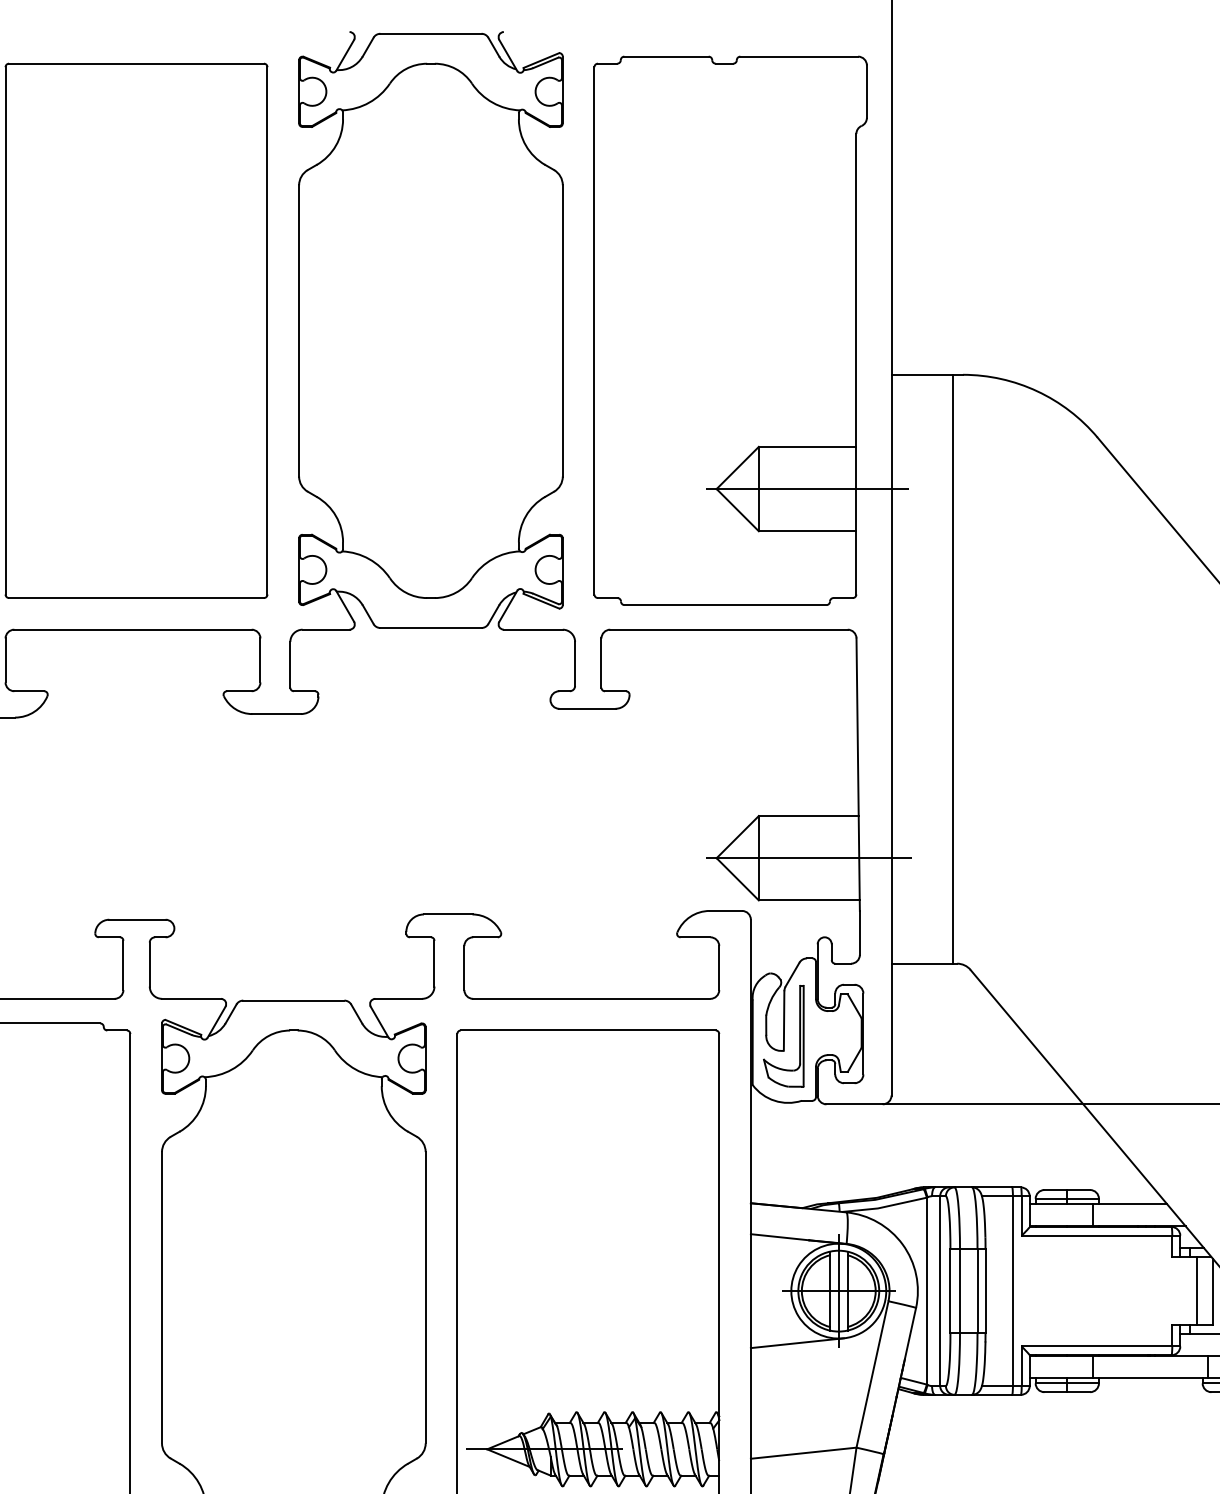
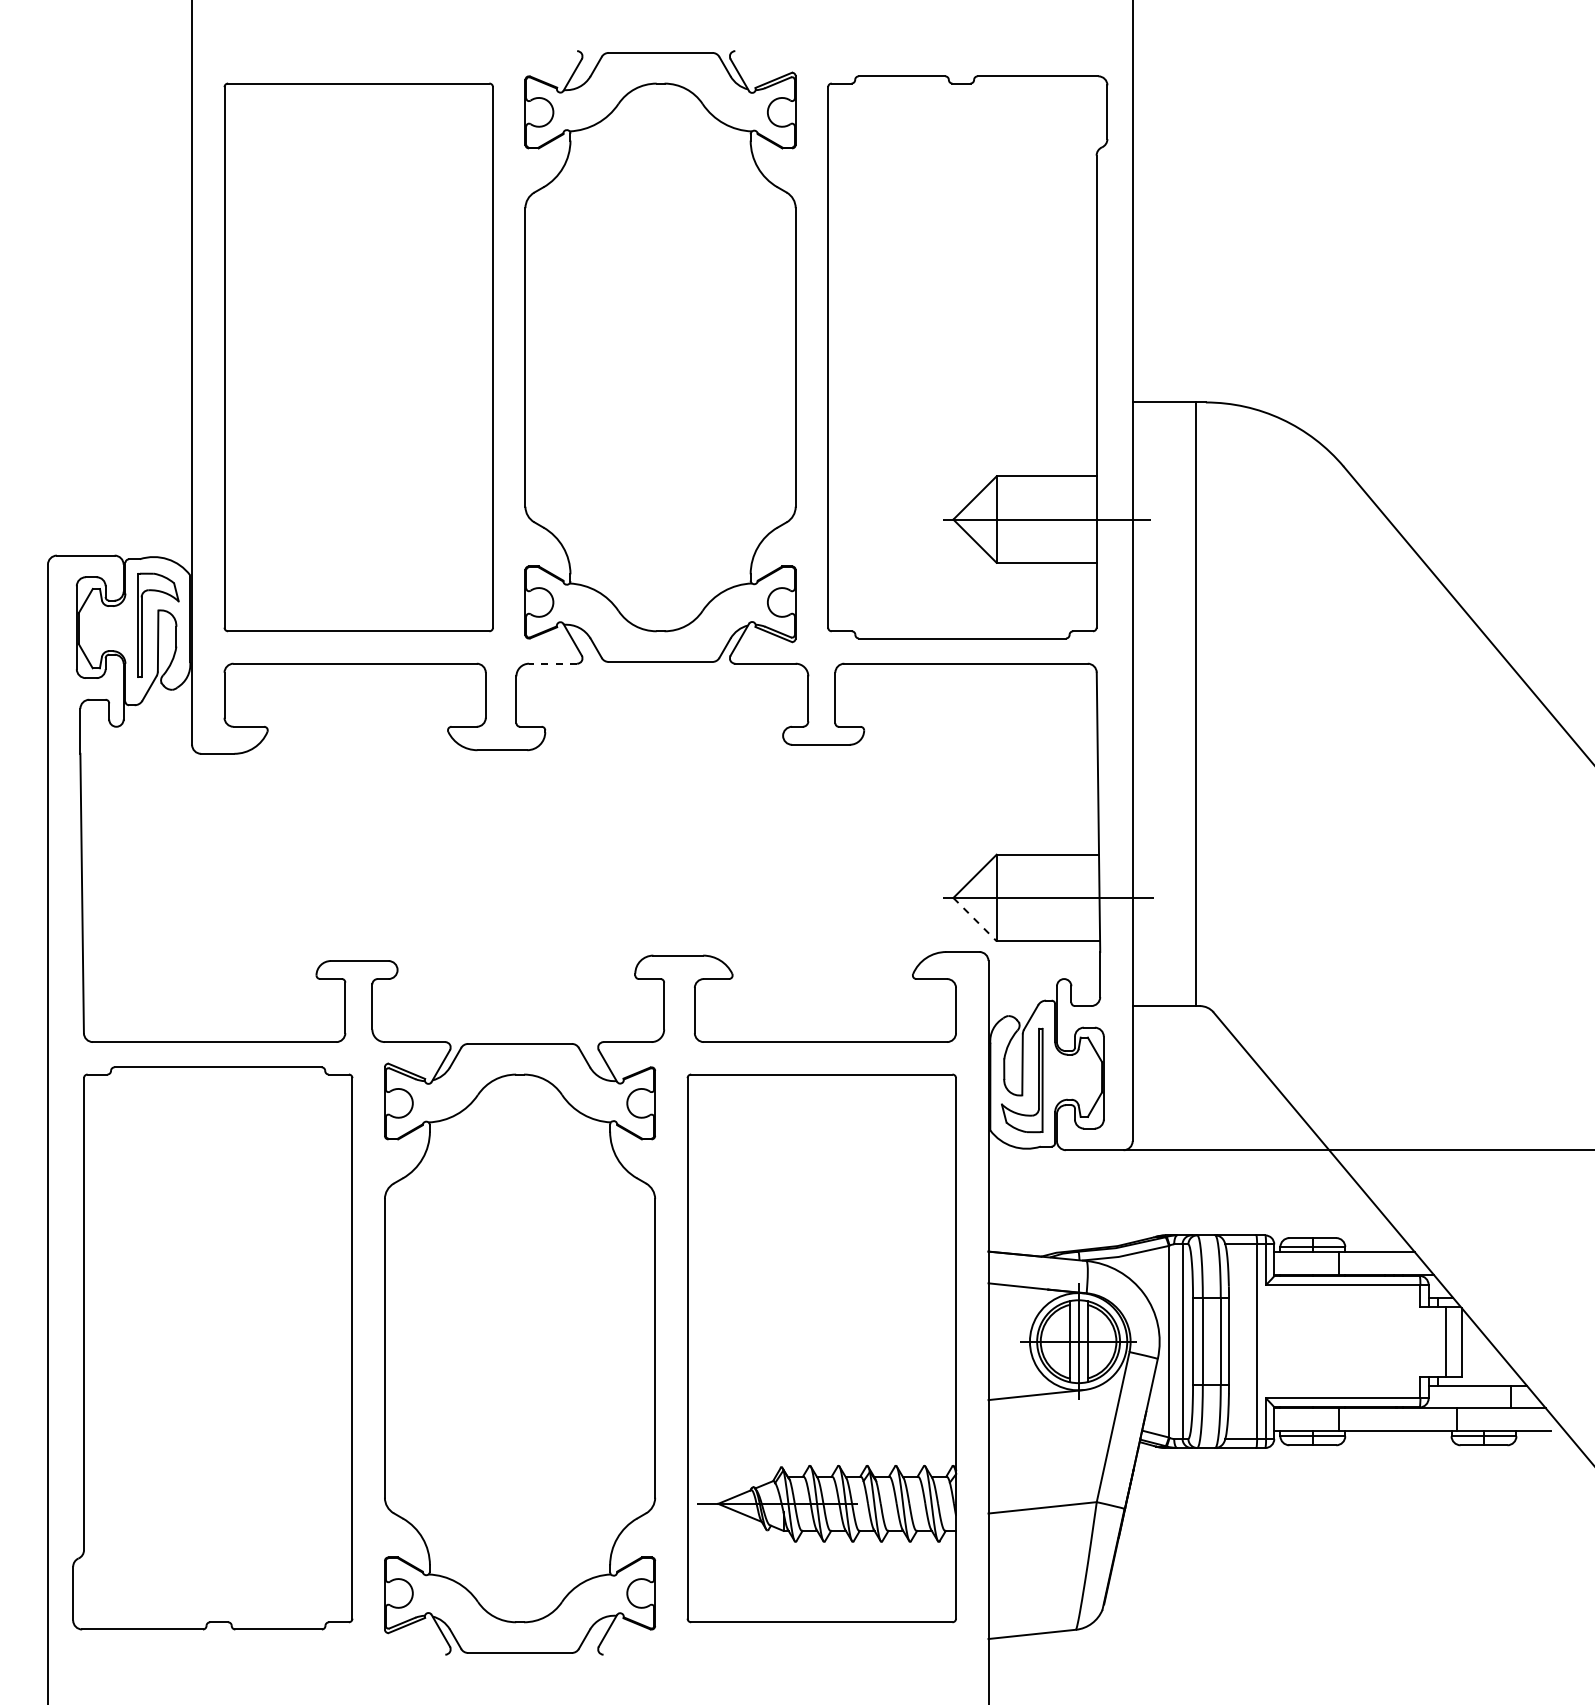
line: (325, 629) -> (552, 663), solid -> dashed
line: (738, 879) -> (975, 919), solid -> dashed

